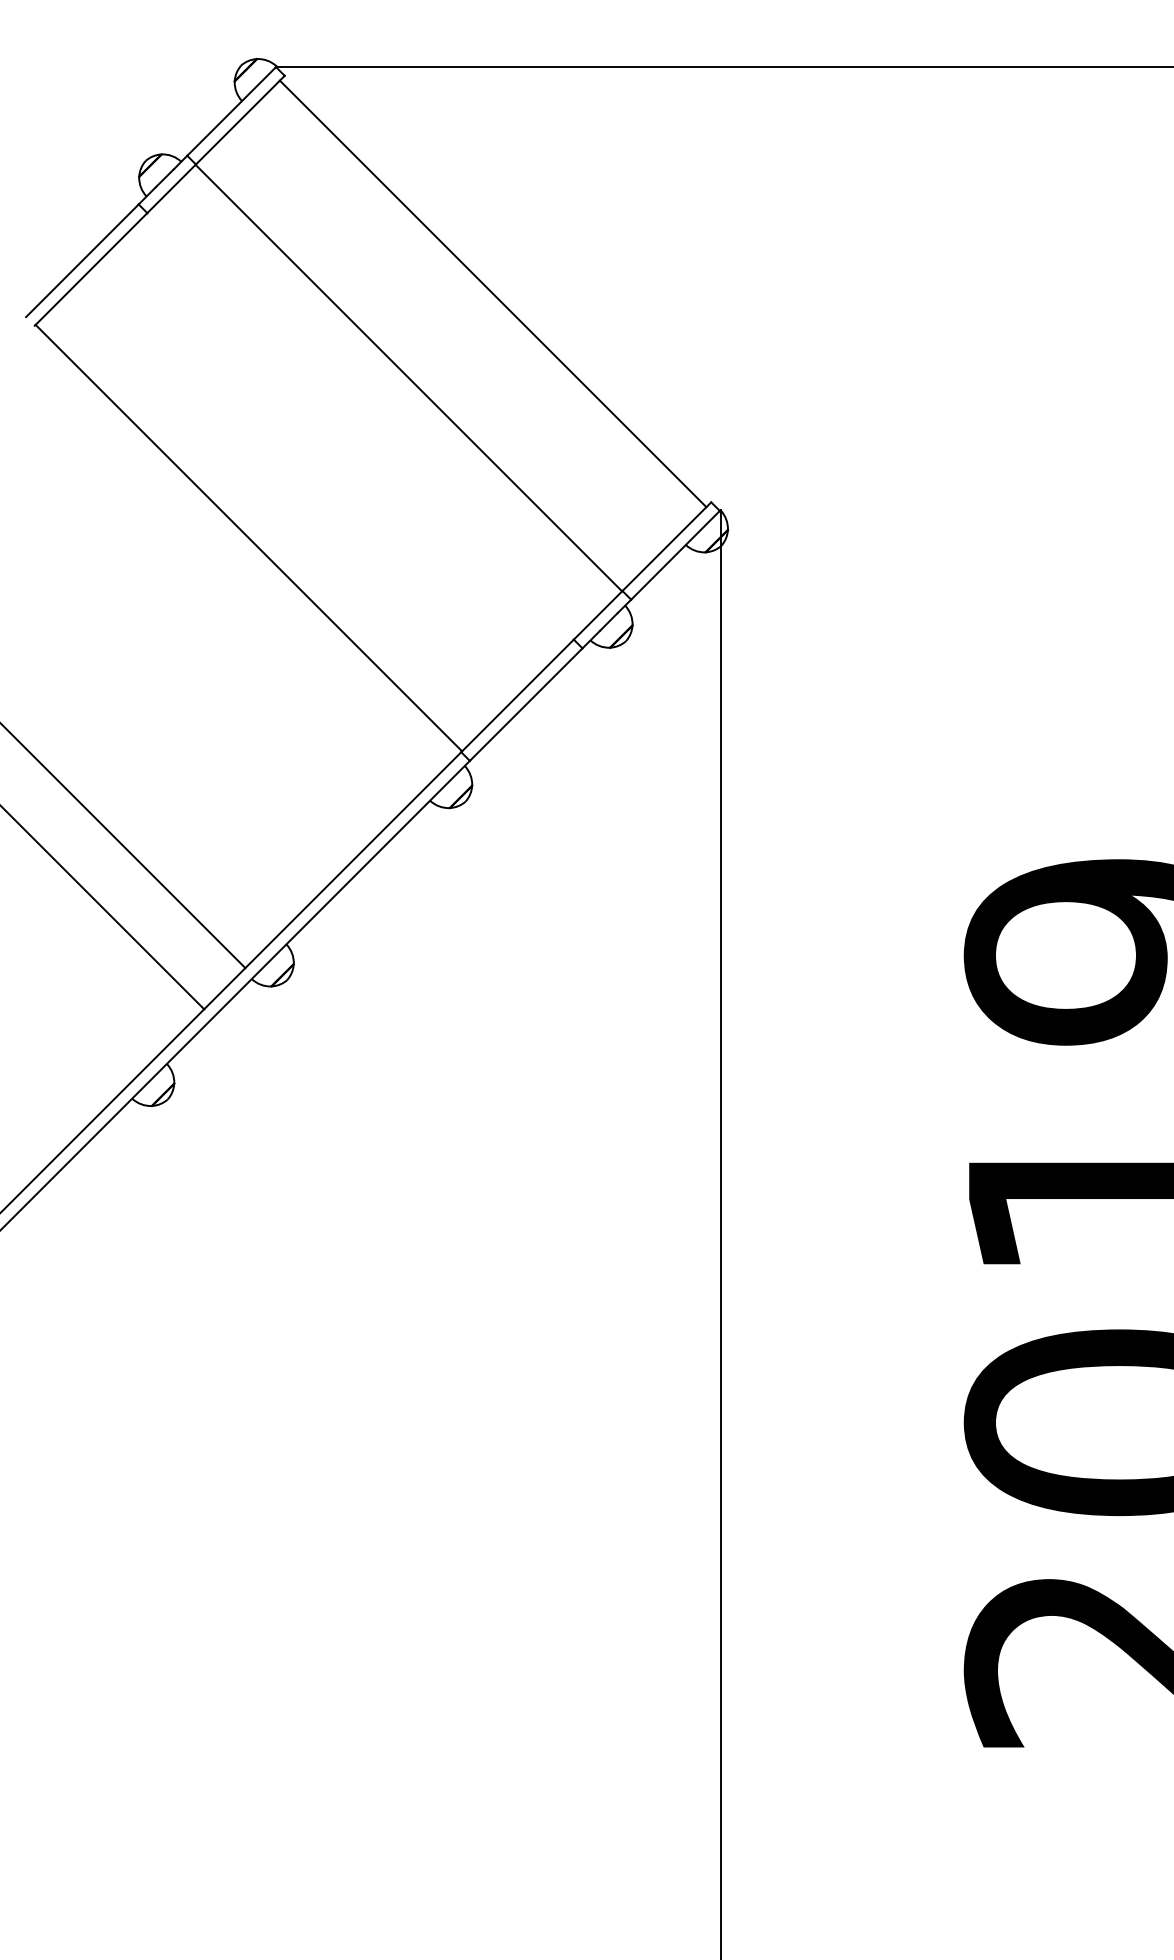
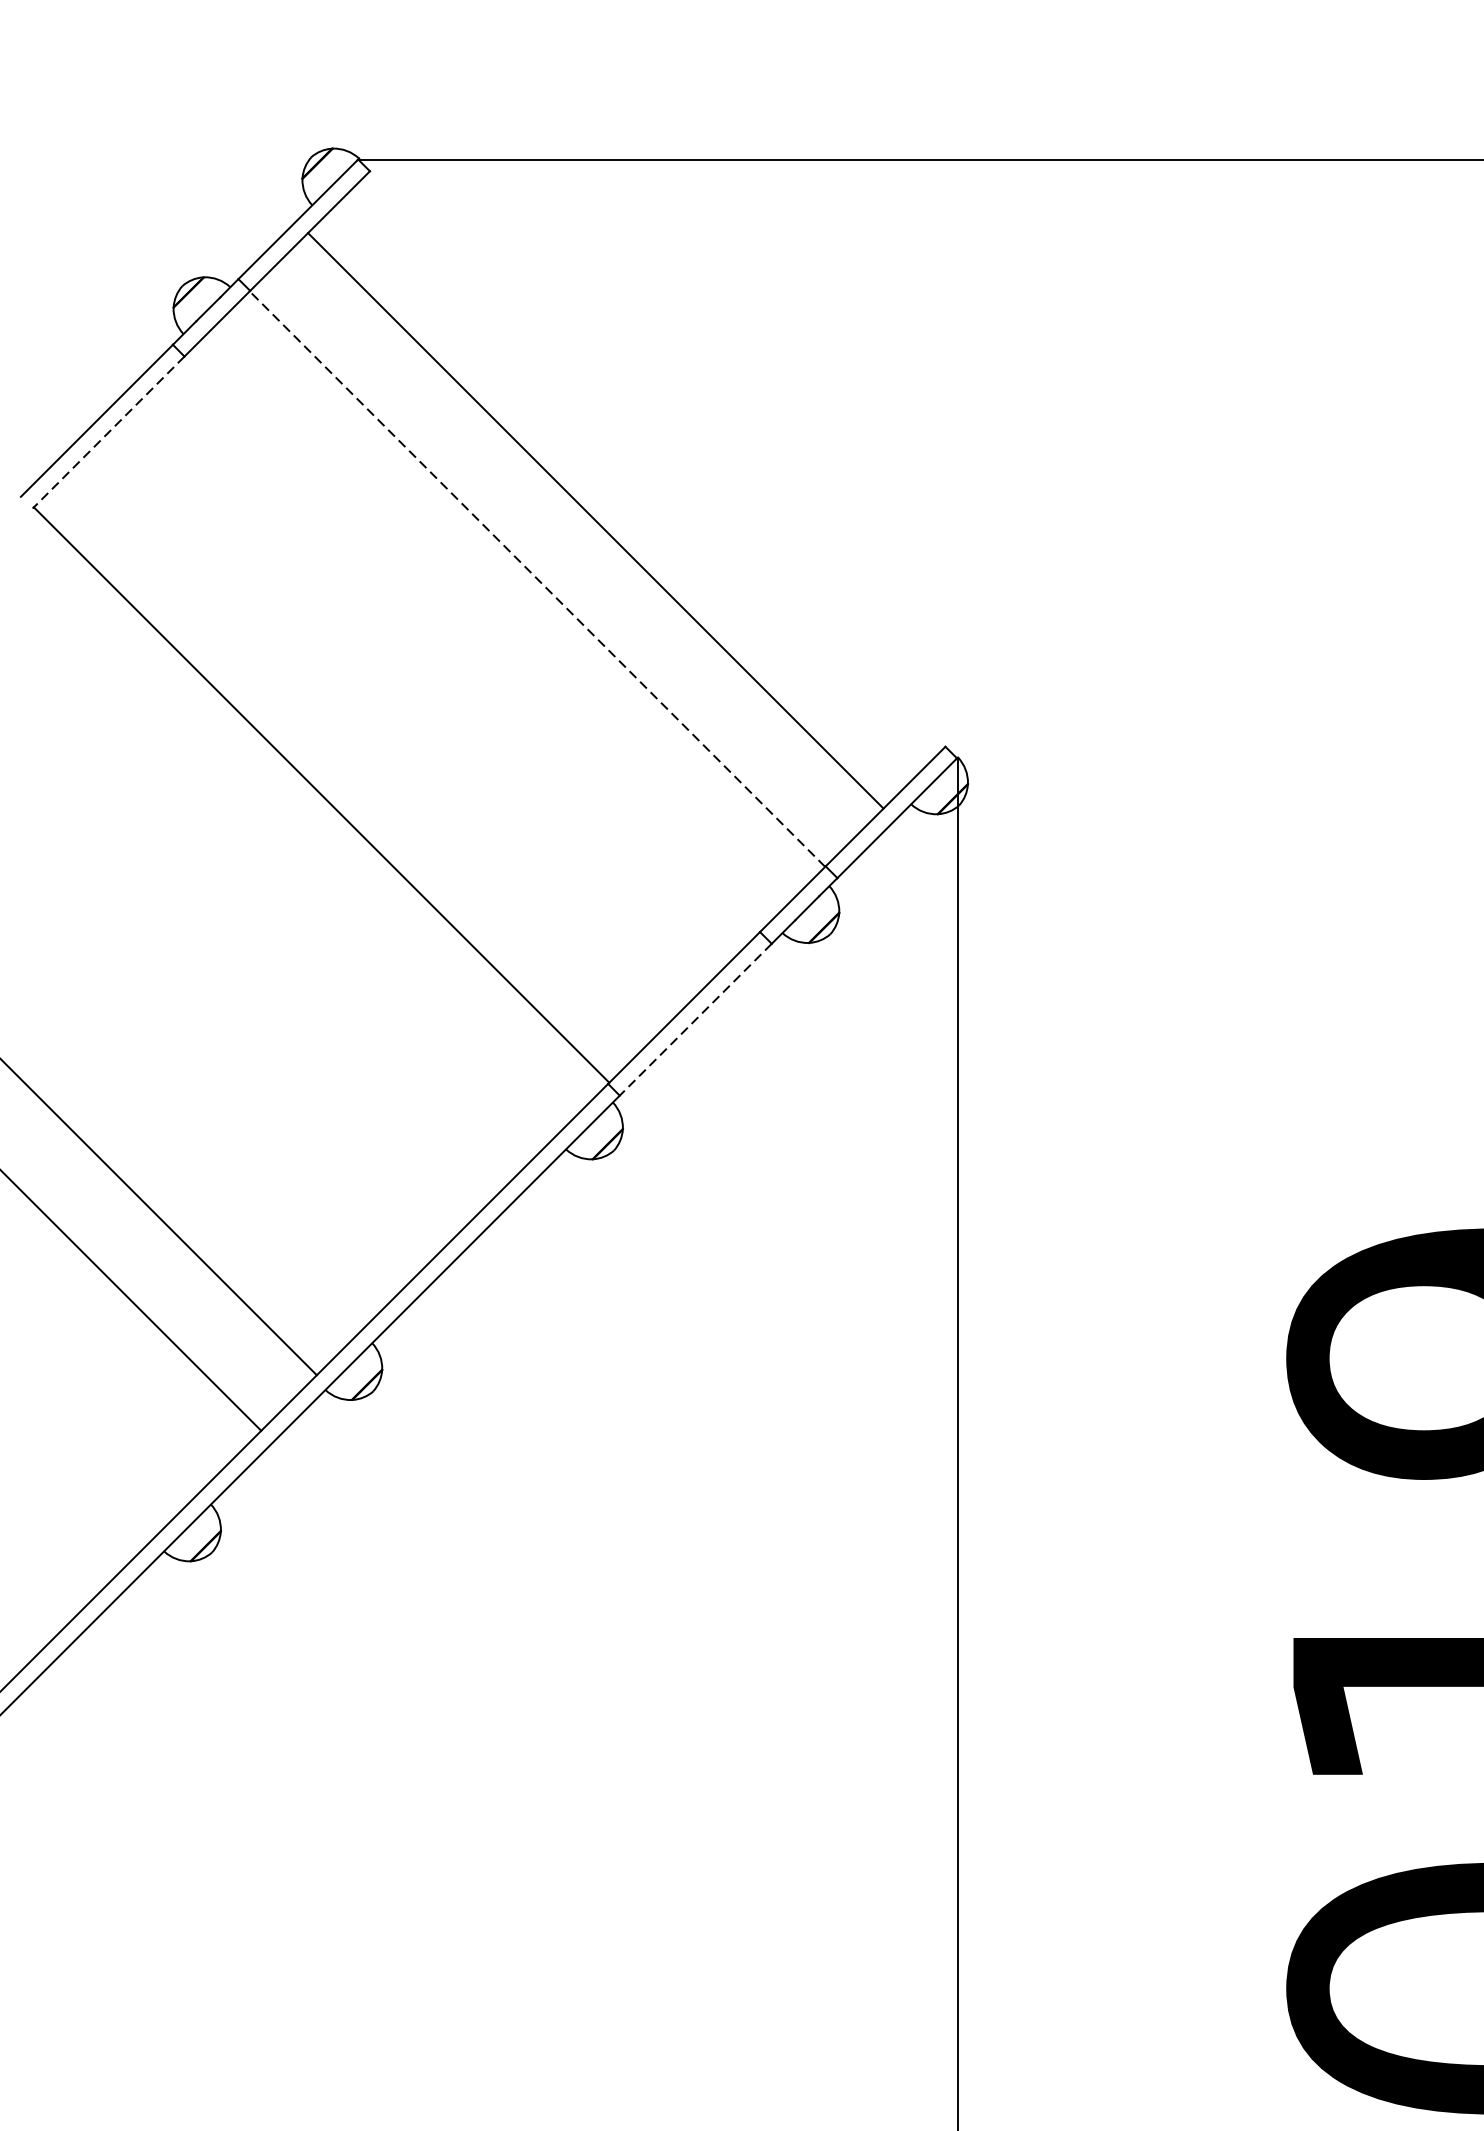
line: (91, 269) -> (109, 432), solid -> dashed
line: (492, 293) -> (594, 520), moved
line: (408, 378) -> (536, 579), solid -> dashed
line: (526, 704) -> (696, 1019), solid -> dashed

